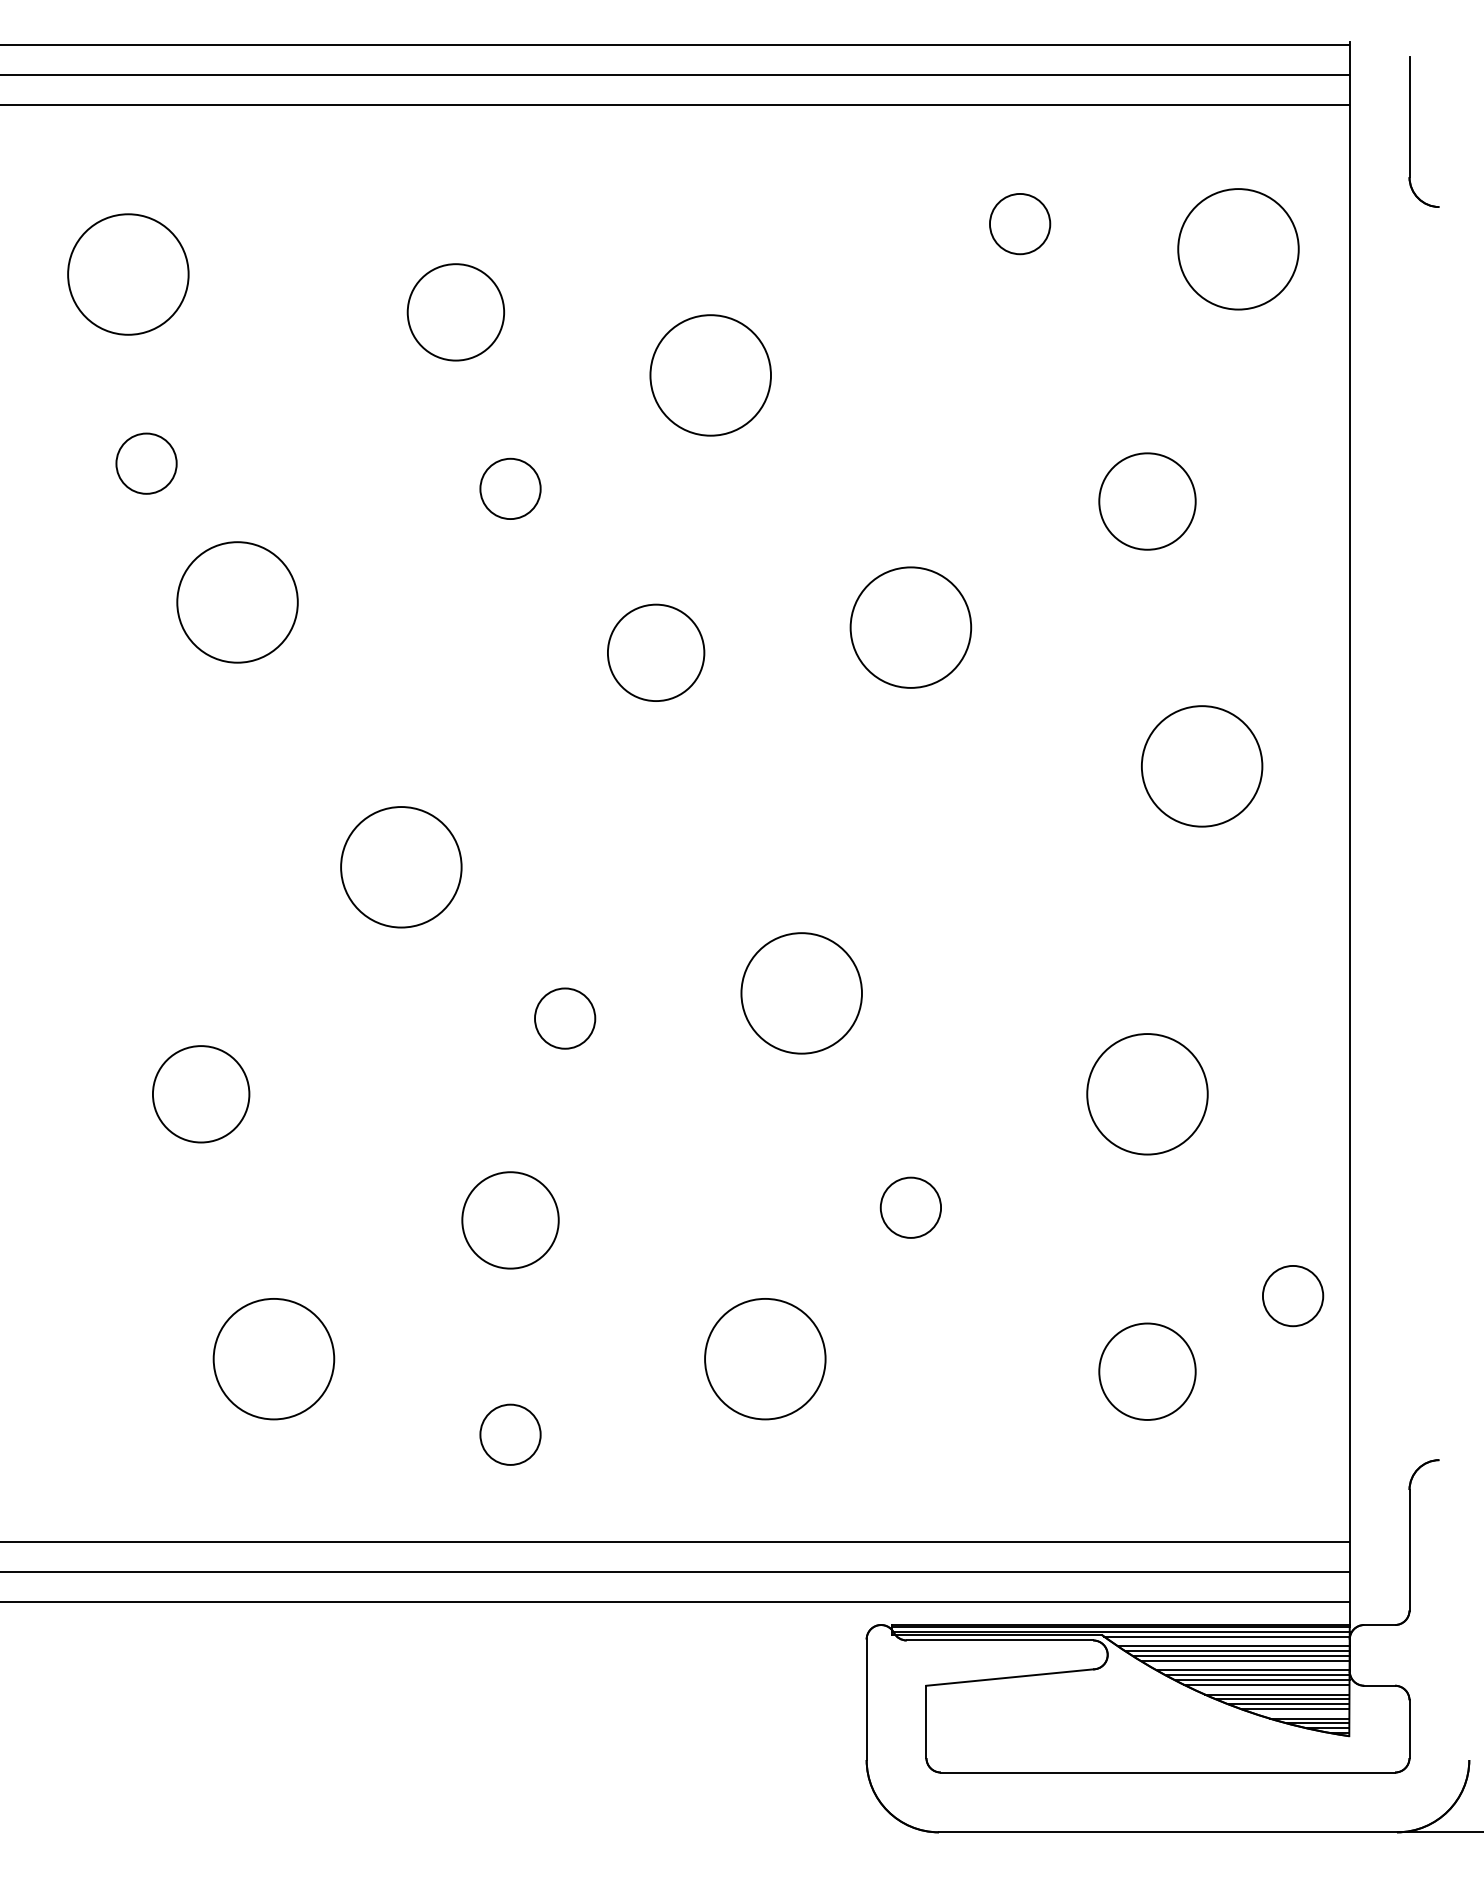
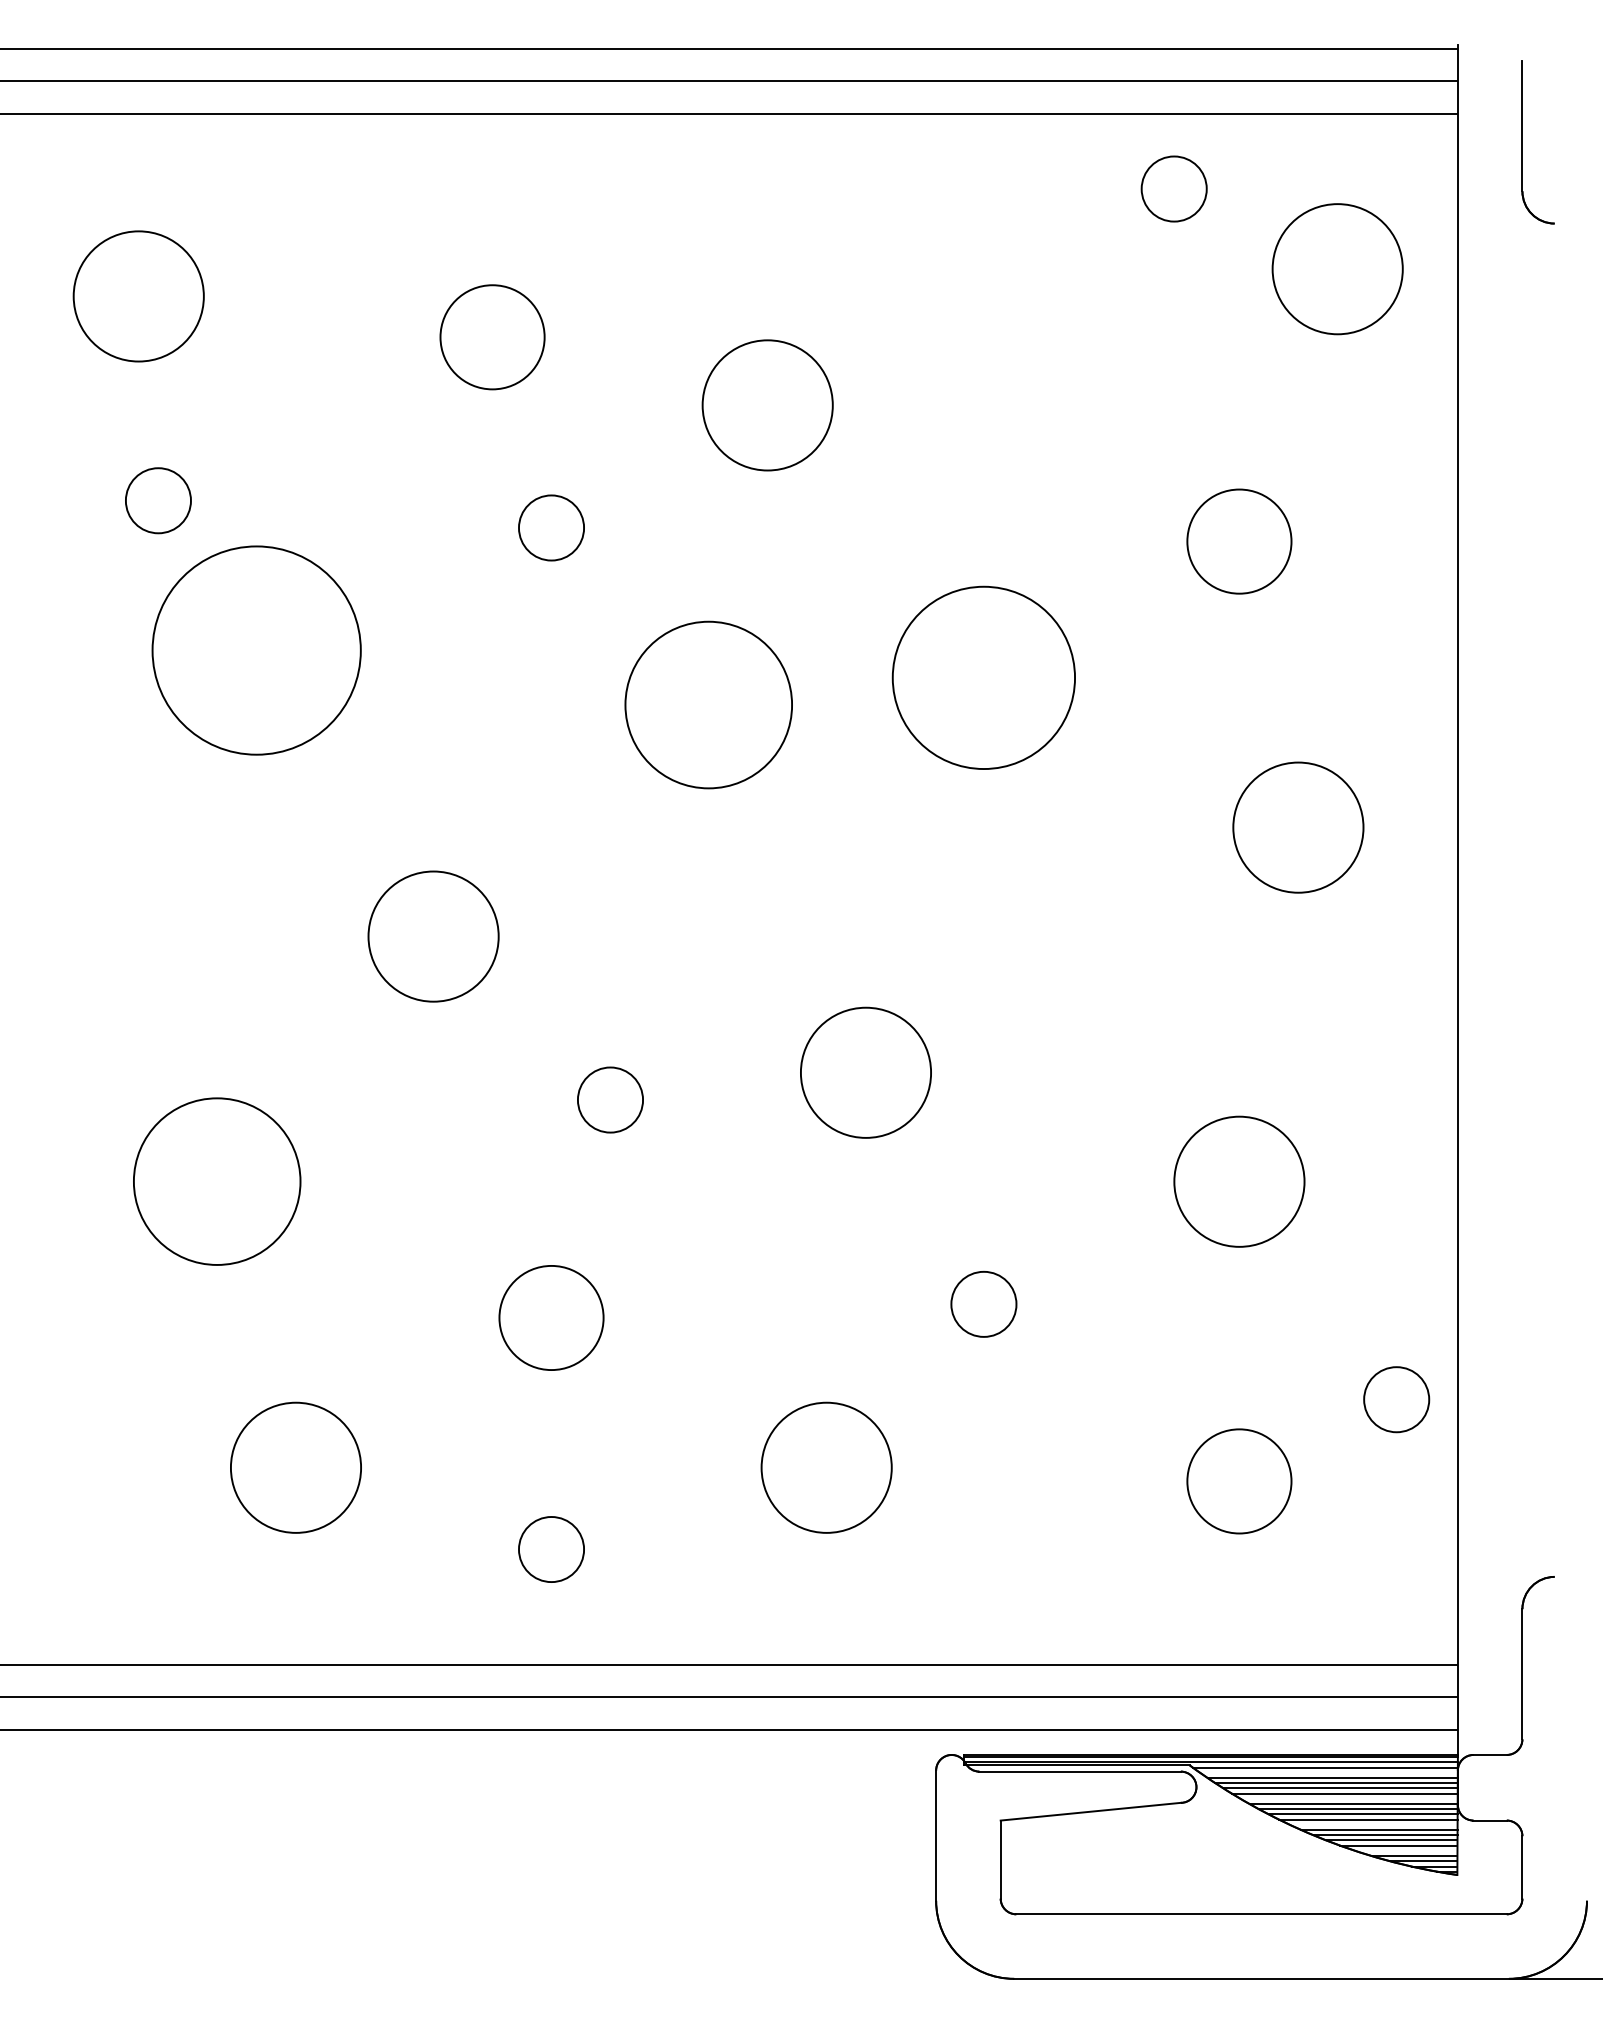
circle: (1020, 224) -> (1174, 189), moved
circle: (237, 602) -> (256, 650), size x1.6
circle: (910, 627) -> (983, 677), size x1.4
circle: (655, 652) -> (708, 704), size x1.6
circle: (201, 1094) -> (217, 1182), size x1.6

